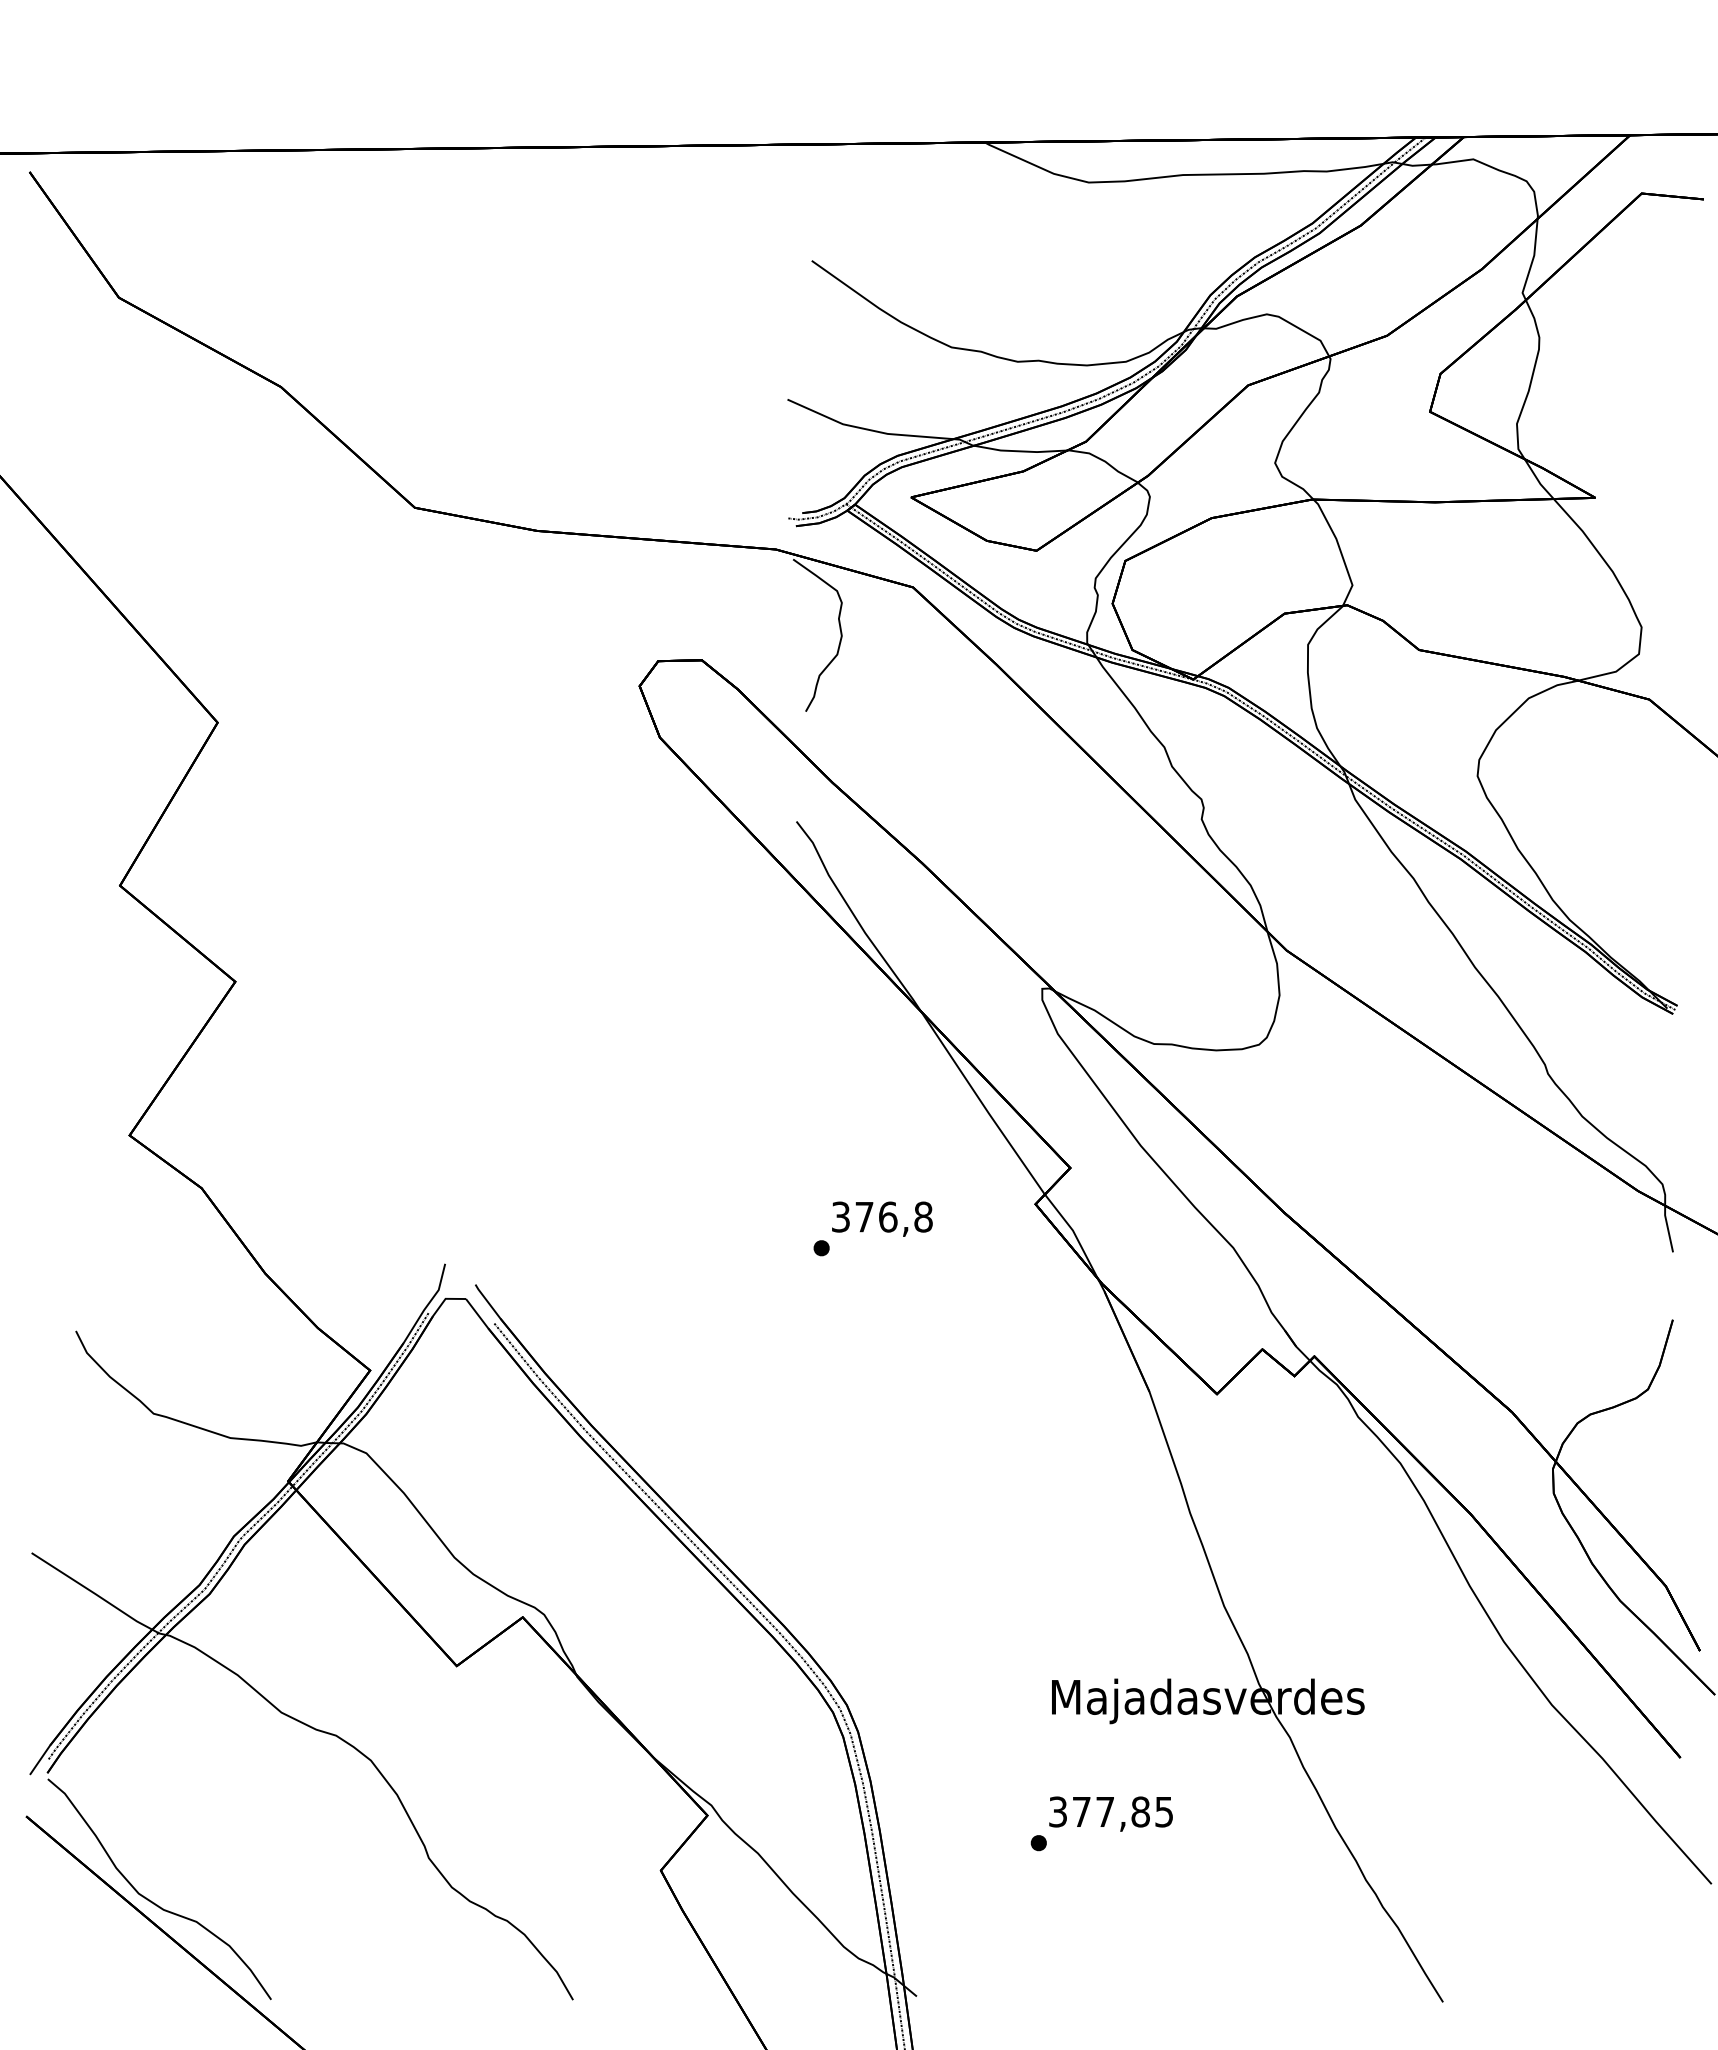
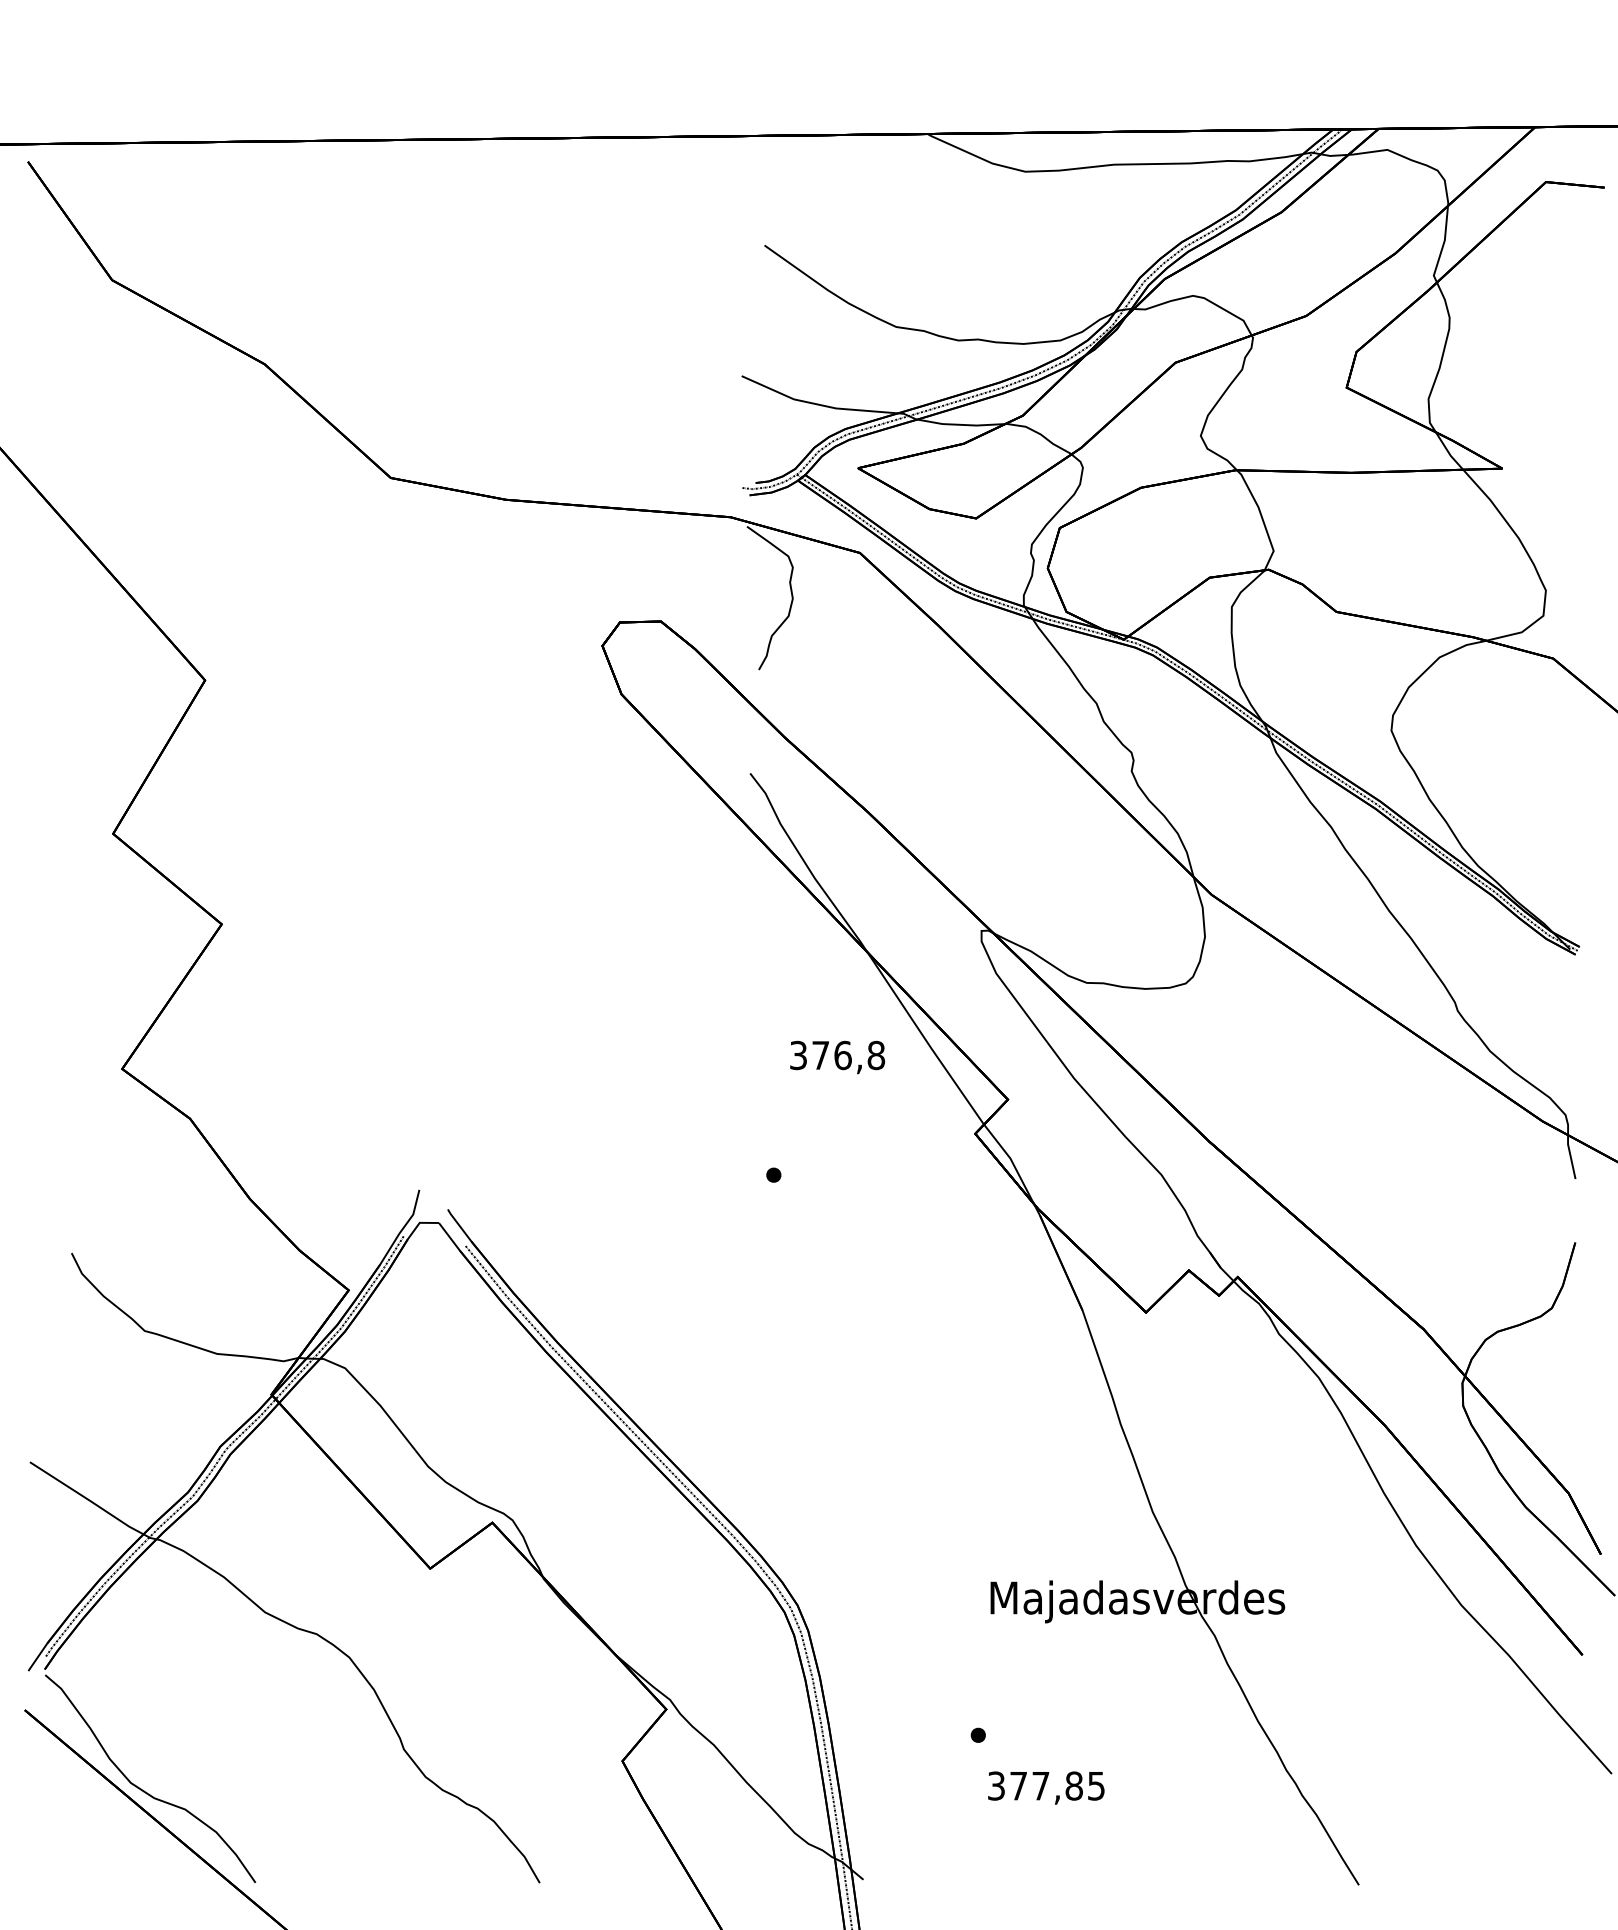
text: (882, 1218) -> (837, 1056), moved
text: (1110, 1813) -> (1045, 1787), moved

